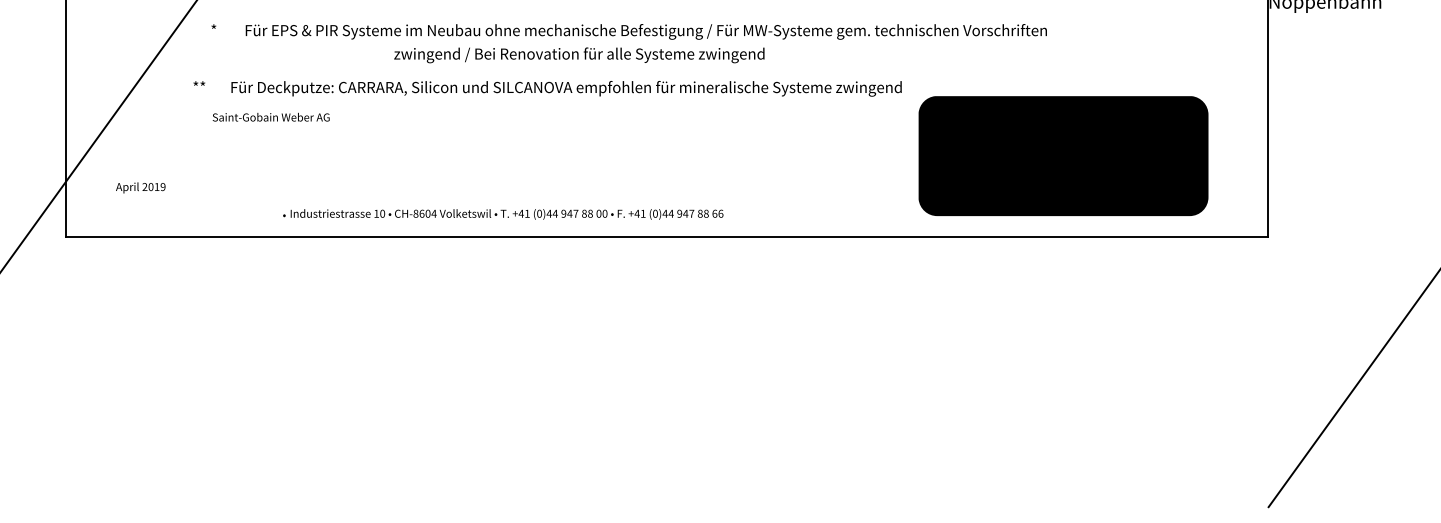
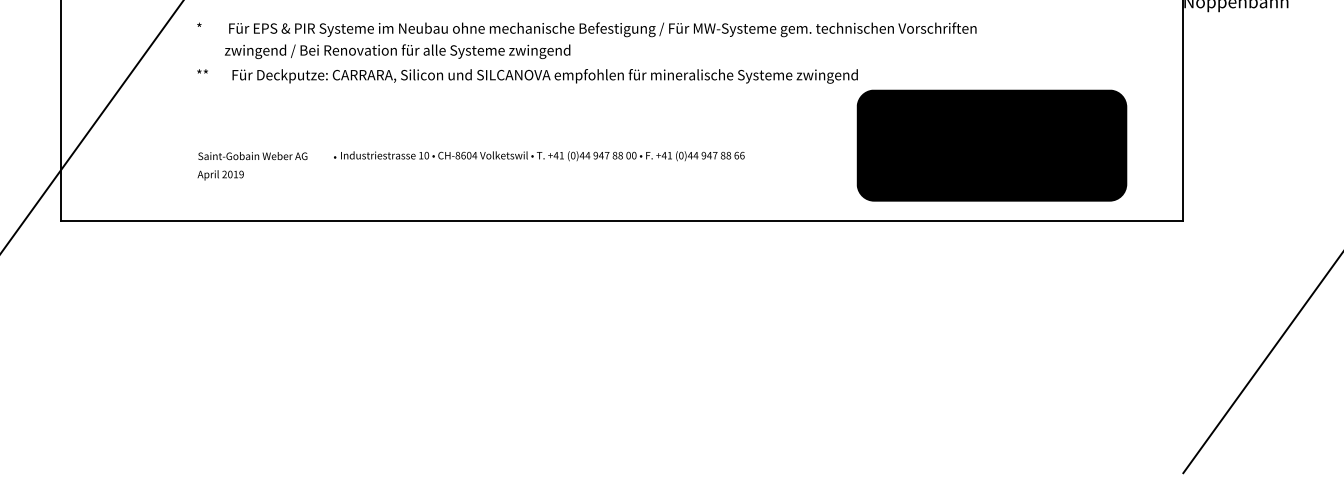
text: (579, 55) -> (397, 51), moved
text: (547, 88) -> (527, 76), moved
text: (270, 116) -> (252, 155), moved
text: (140, 187) -> (220, 174), moved
text: (503, 214) -> (539, 156), moved

